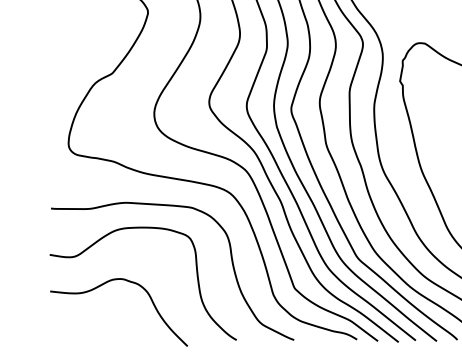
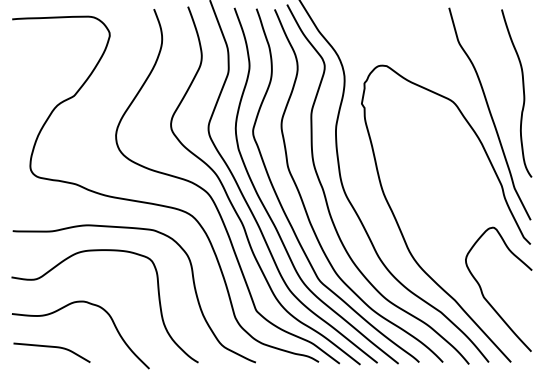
curve: (89, 324) -> (51, 347), added

